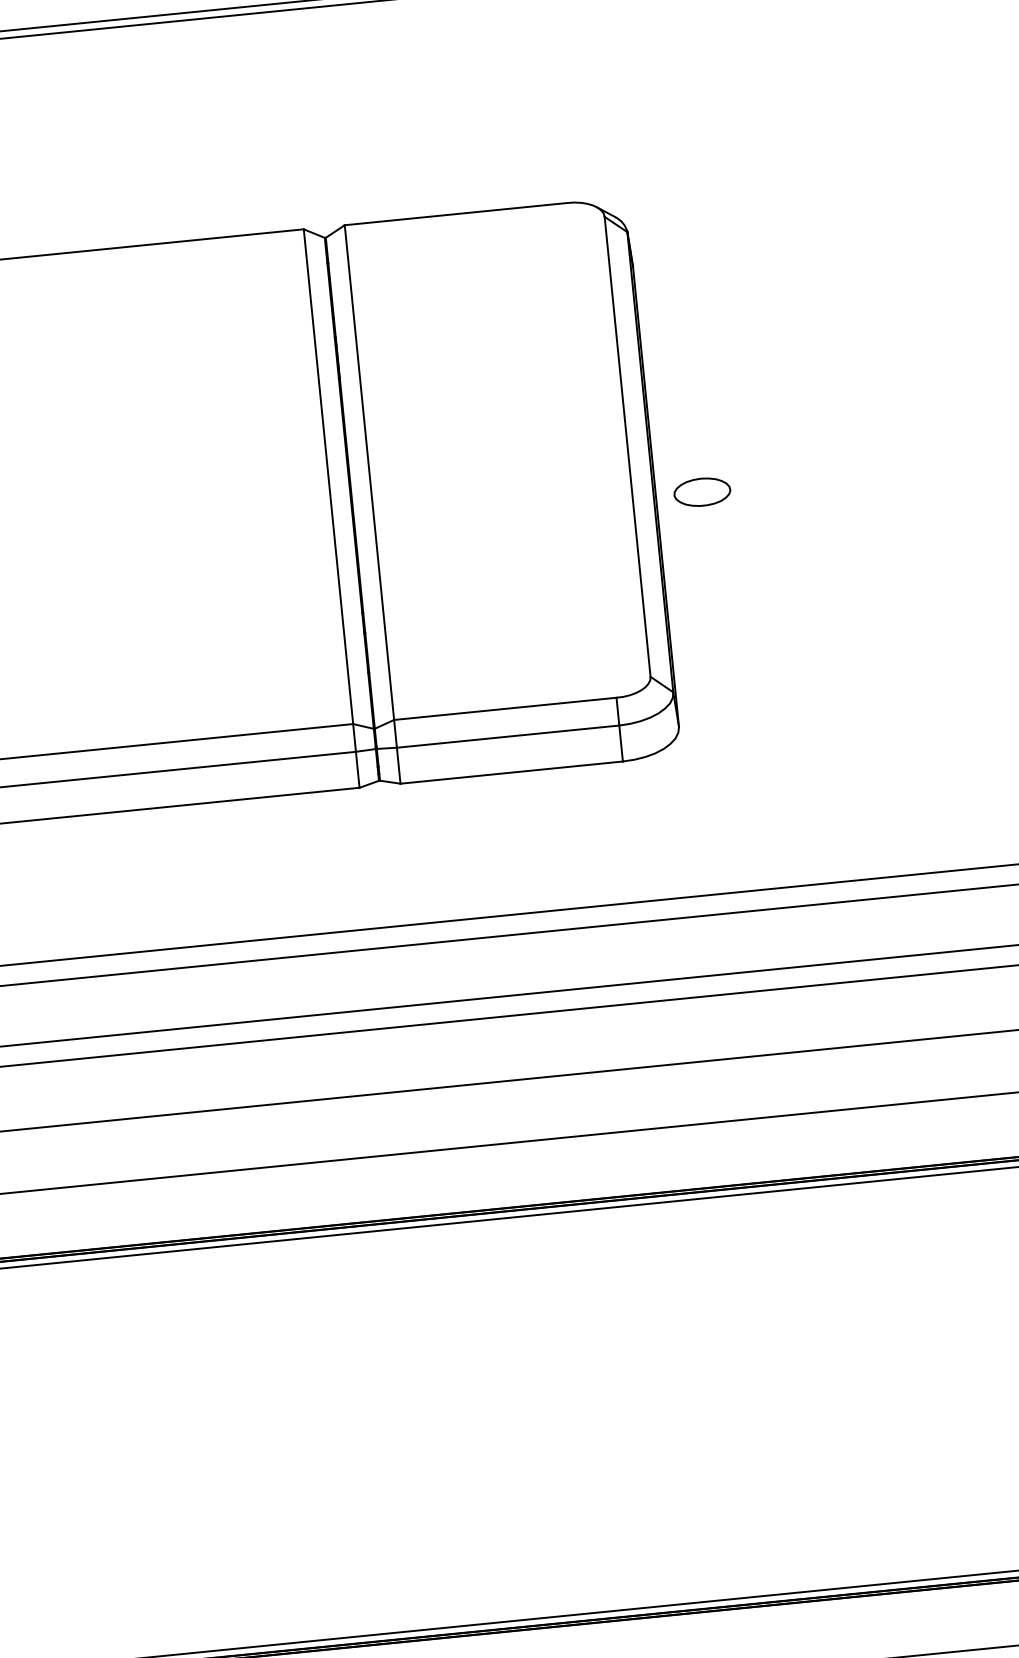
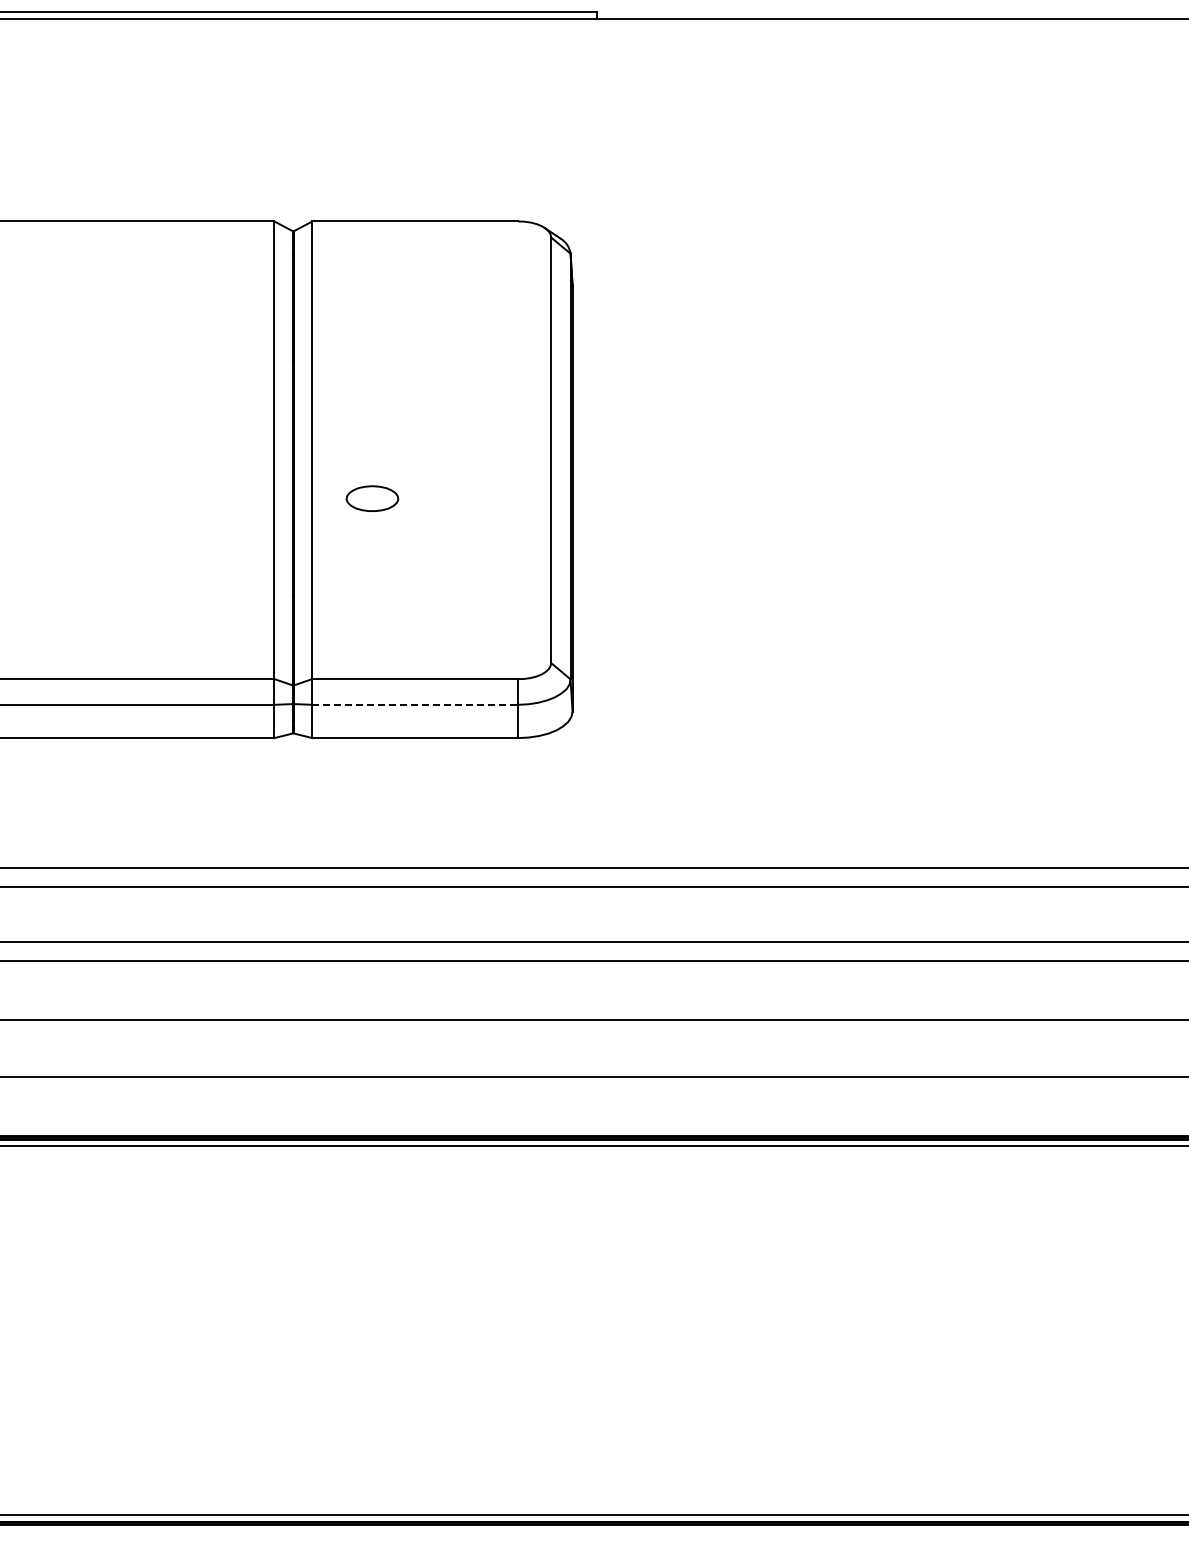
part: (702, 491) -> (372, 498), moved
line: (508, 736) -> (415, 704), solid -> dashed

